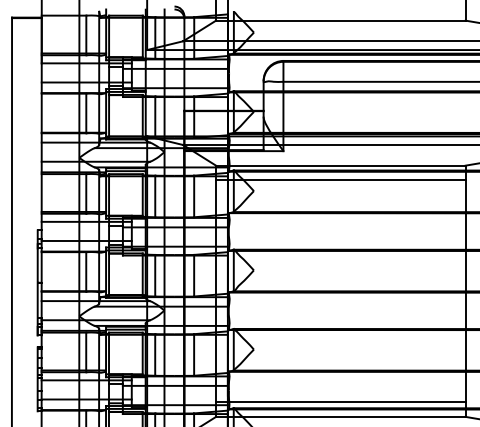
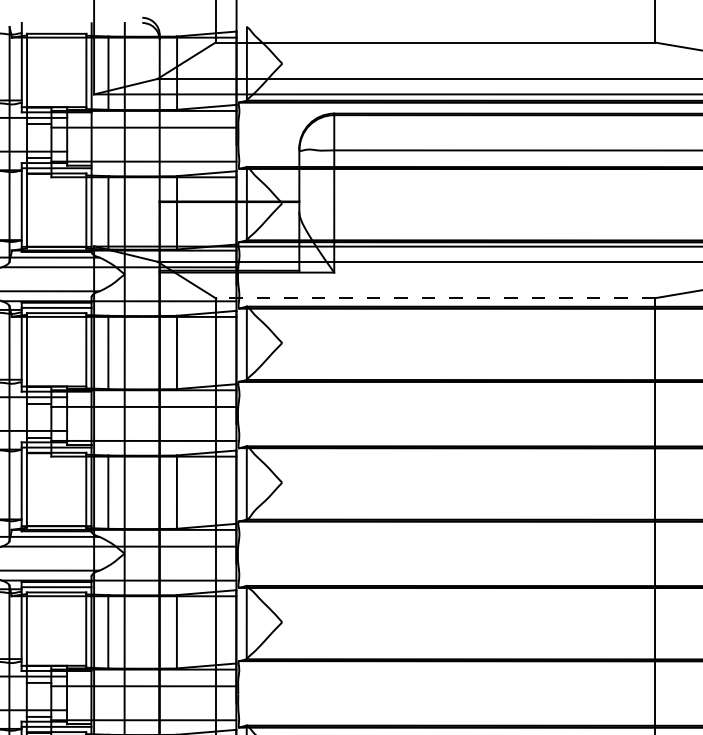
line: (340, 165) -> (434, 297), solid -> dashed
line: (340, 180) -> (434, 324), removed
line: (340, 402) -> (434, 715), removed

